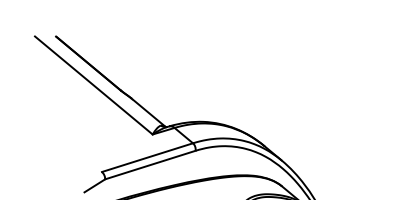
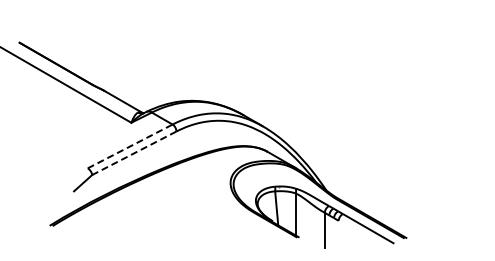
line: (147, 157) -> (130, 146), solid -> dashed
line: (149, 165) -> (133, 153), solid -> dashed

